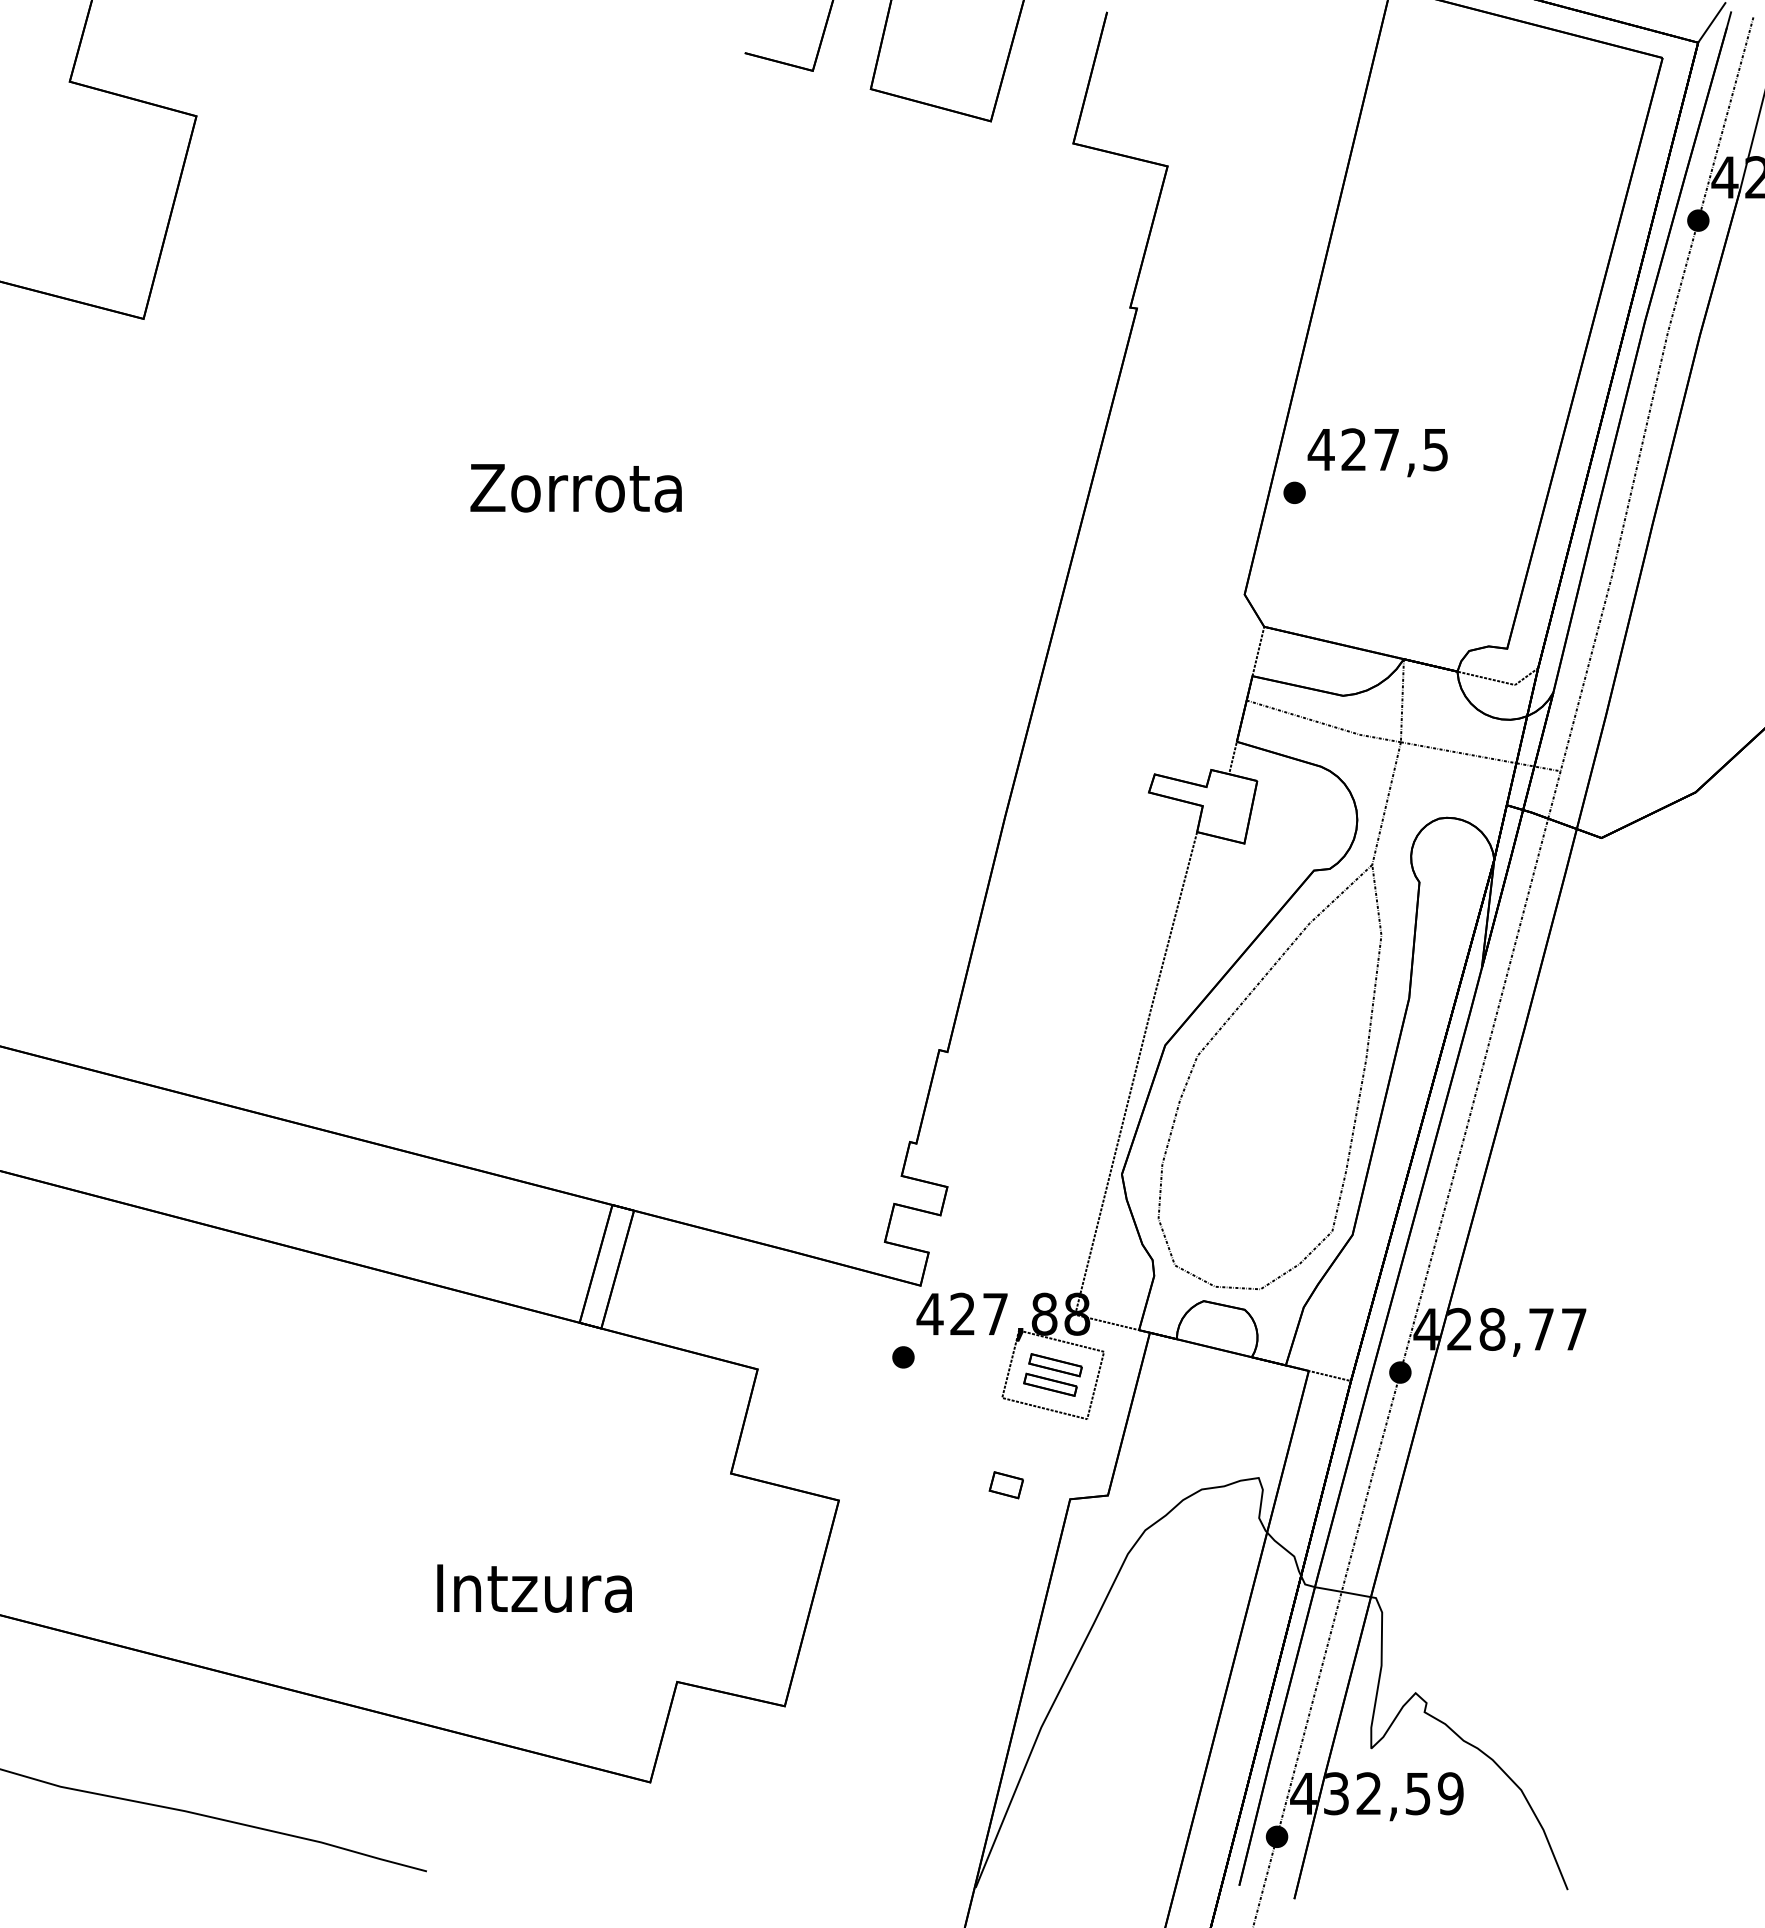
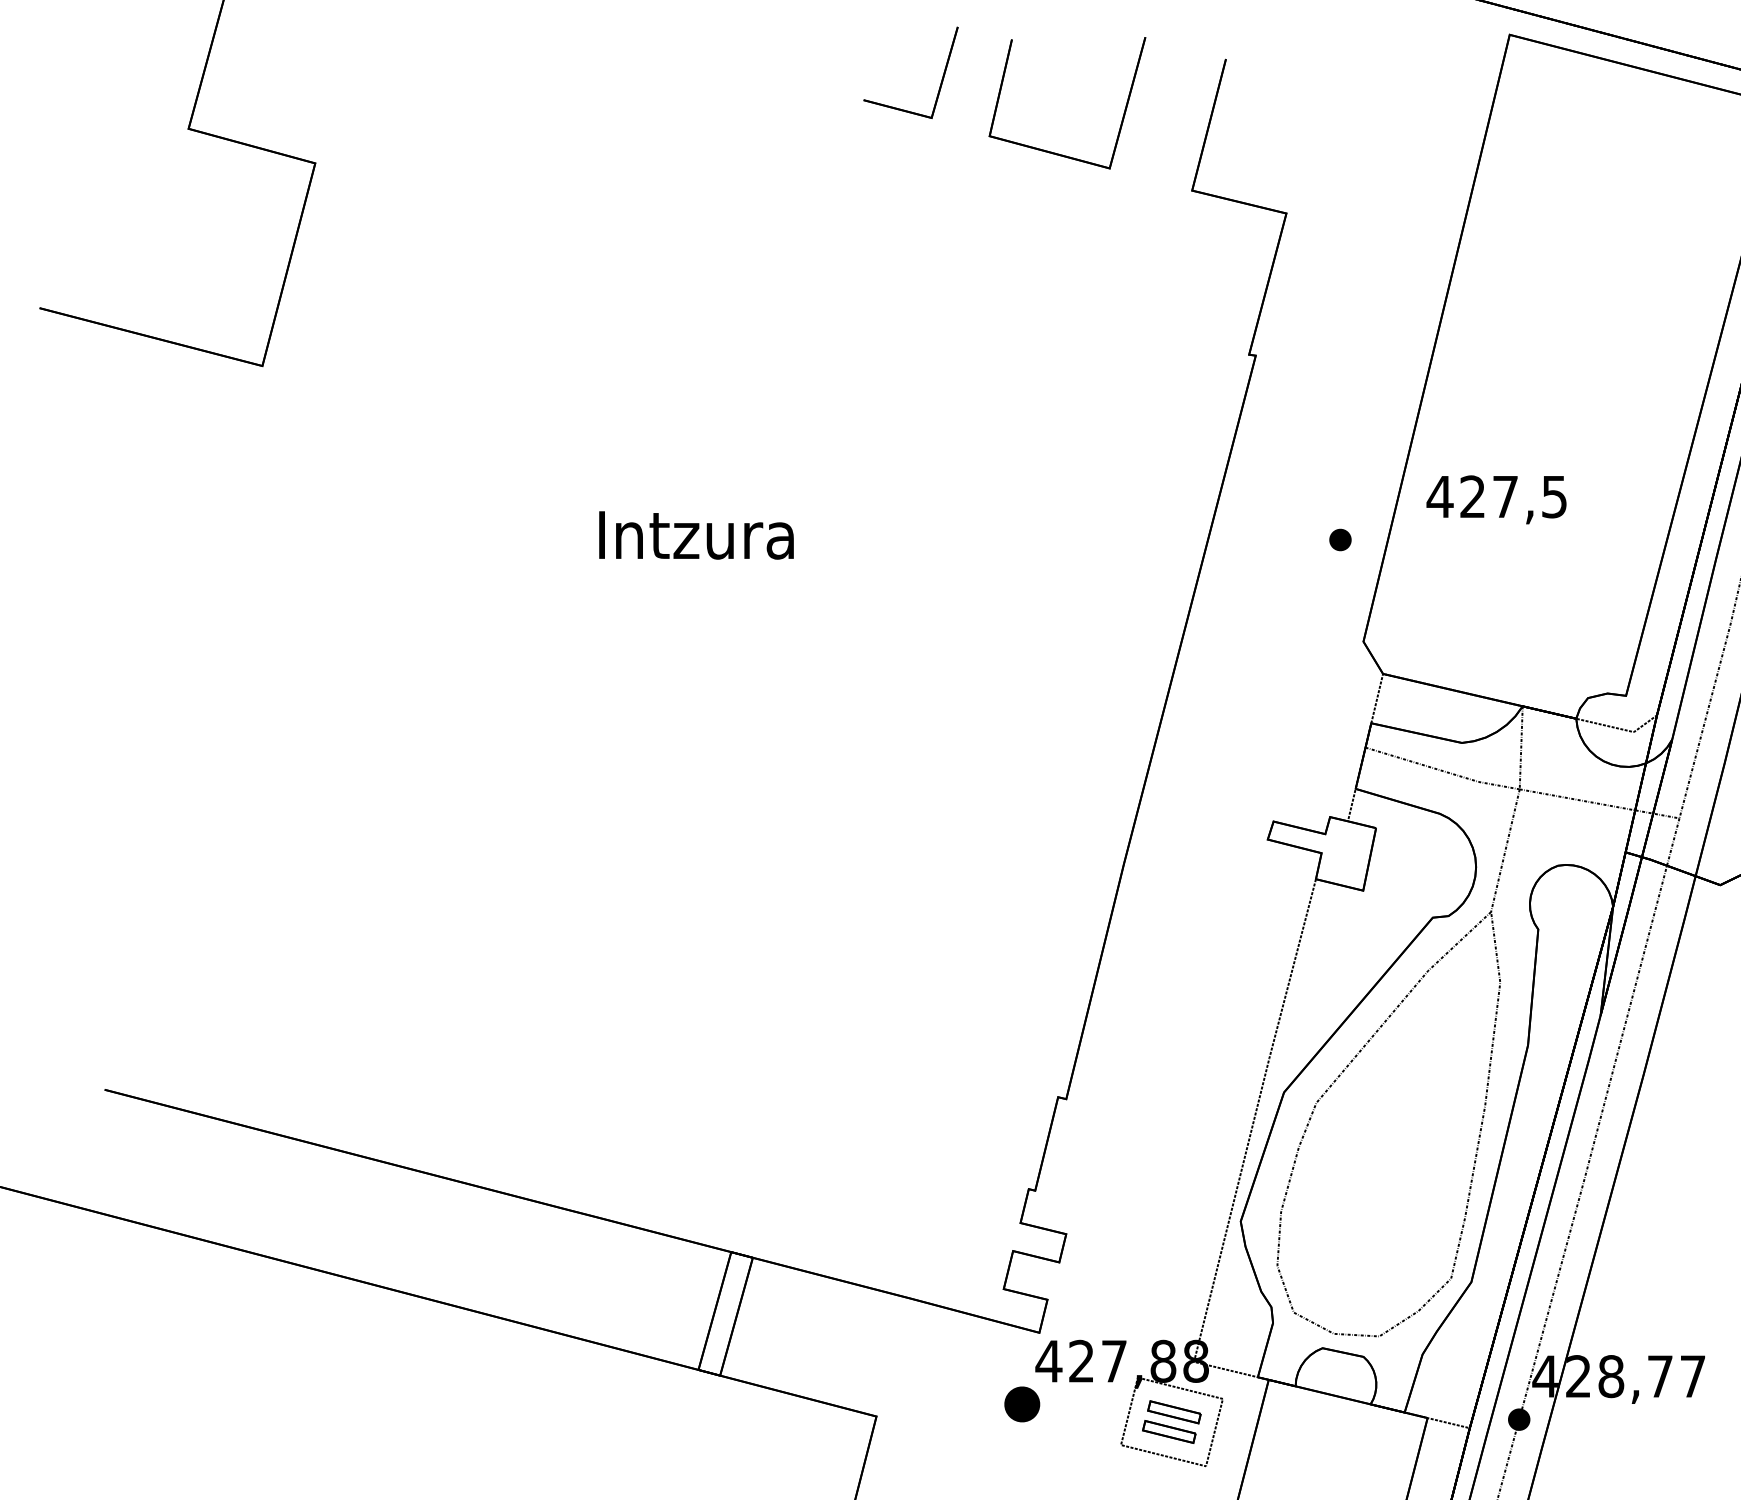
text: (575, 488) -> (694, 535), Zorrota -> Intzura
part: (1294, 492) -> (1340, 539), moved
part: (903, 1357) -> (1022, 1404), size x1.6

